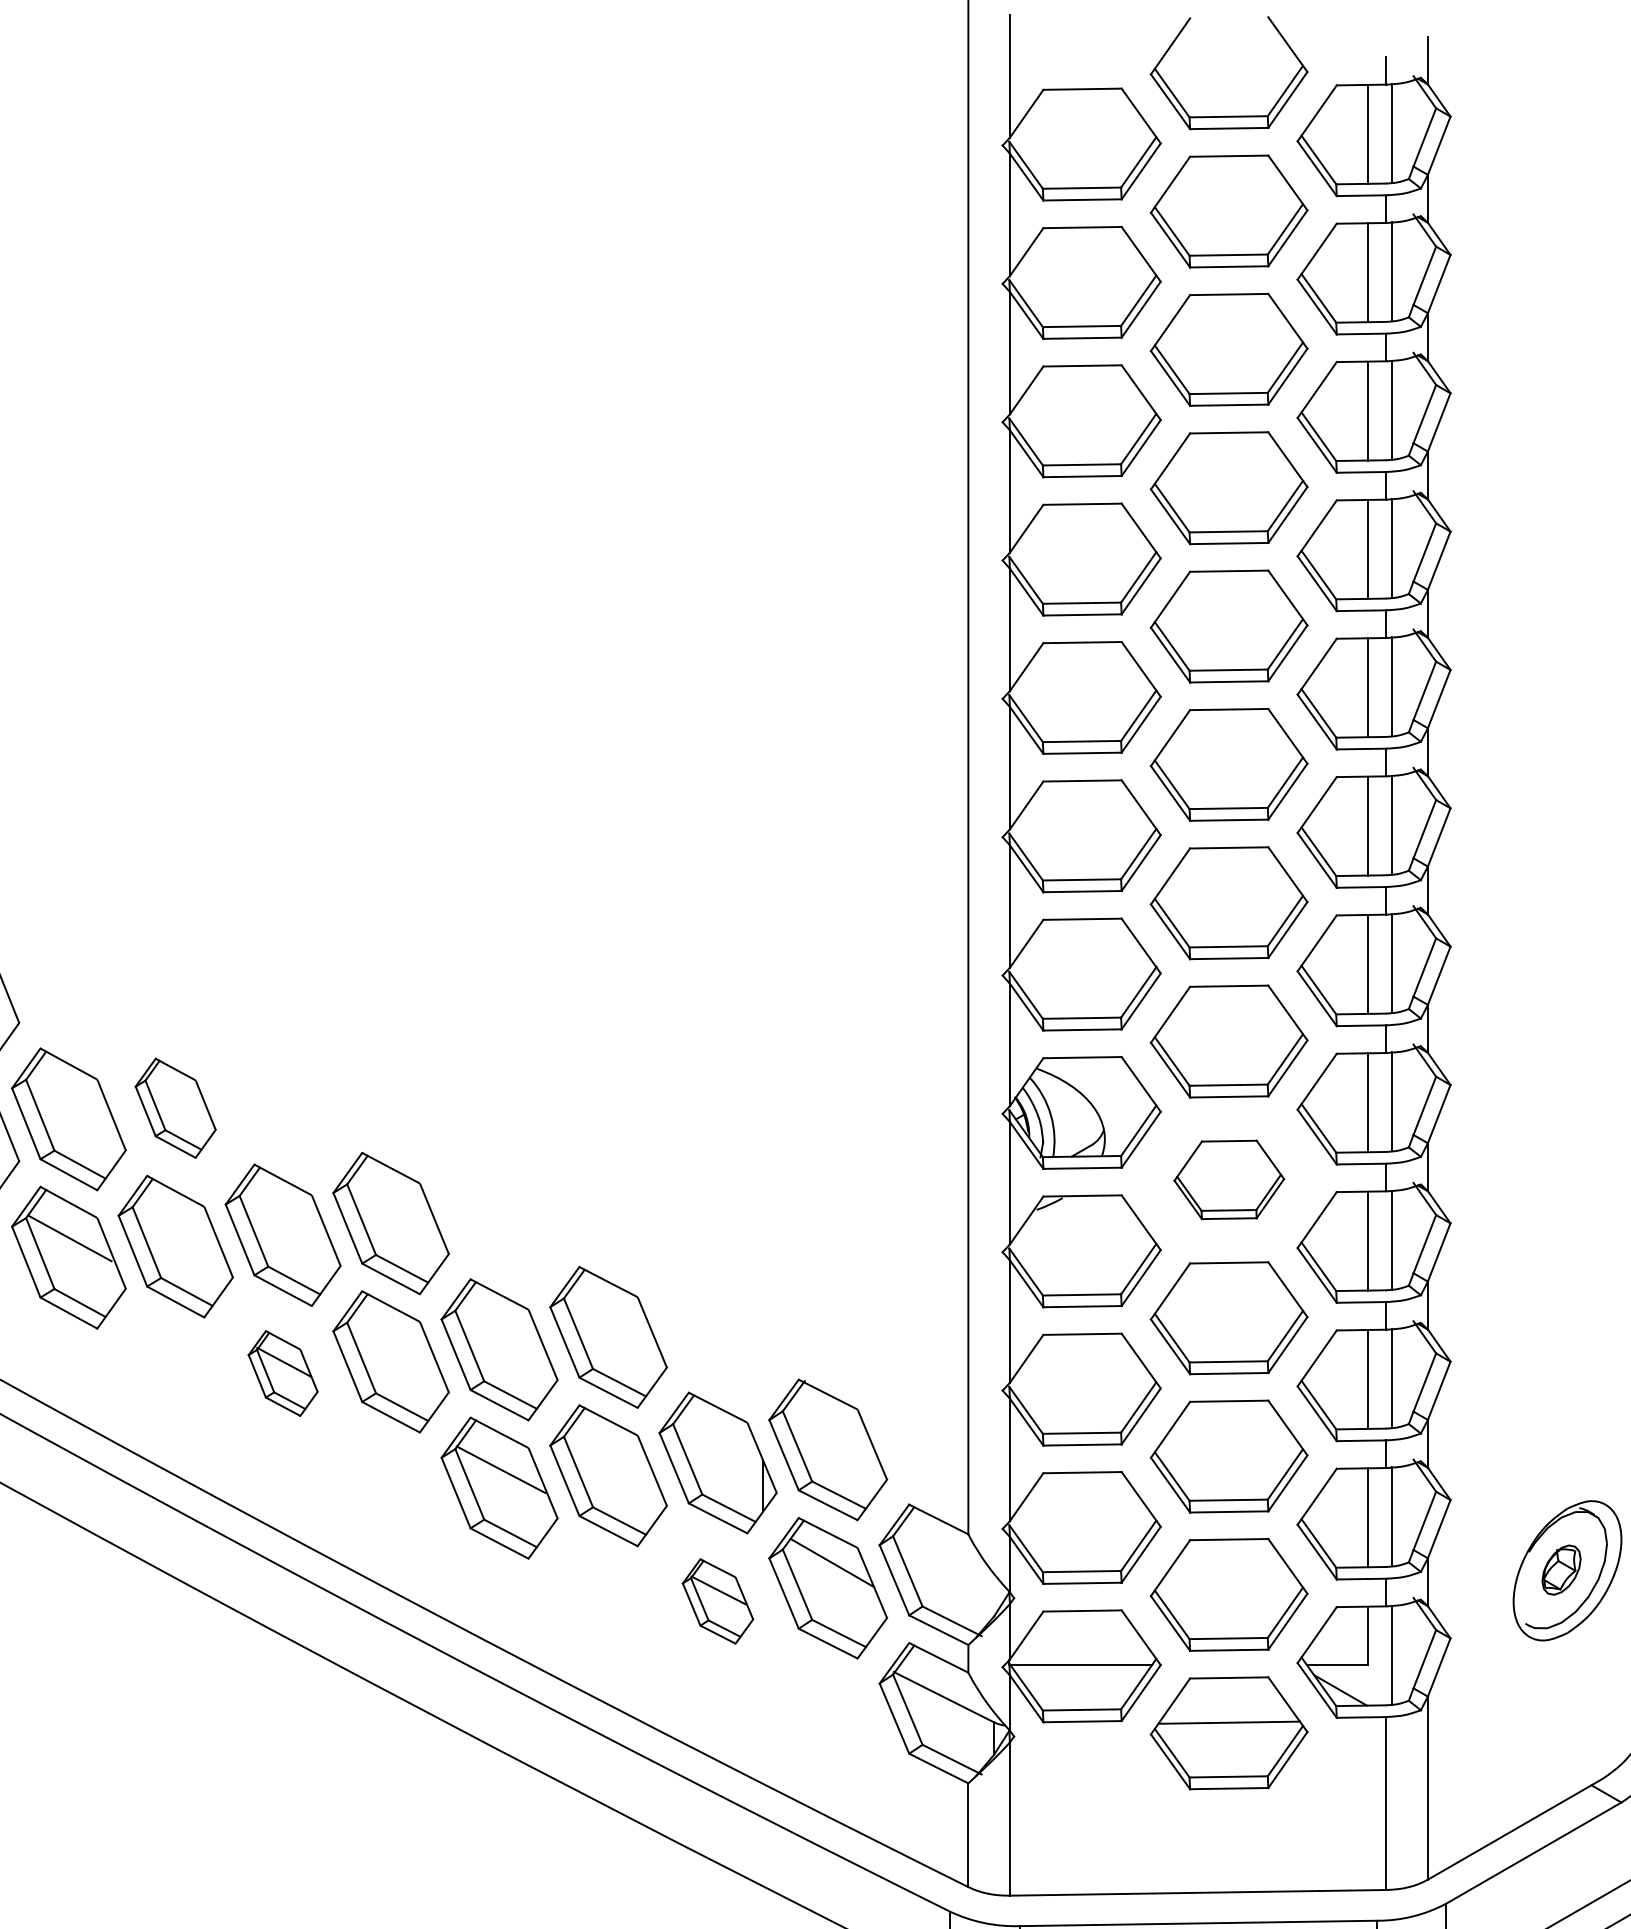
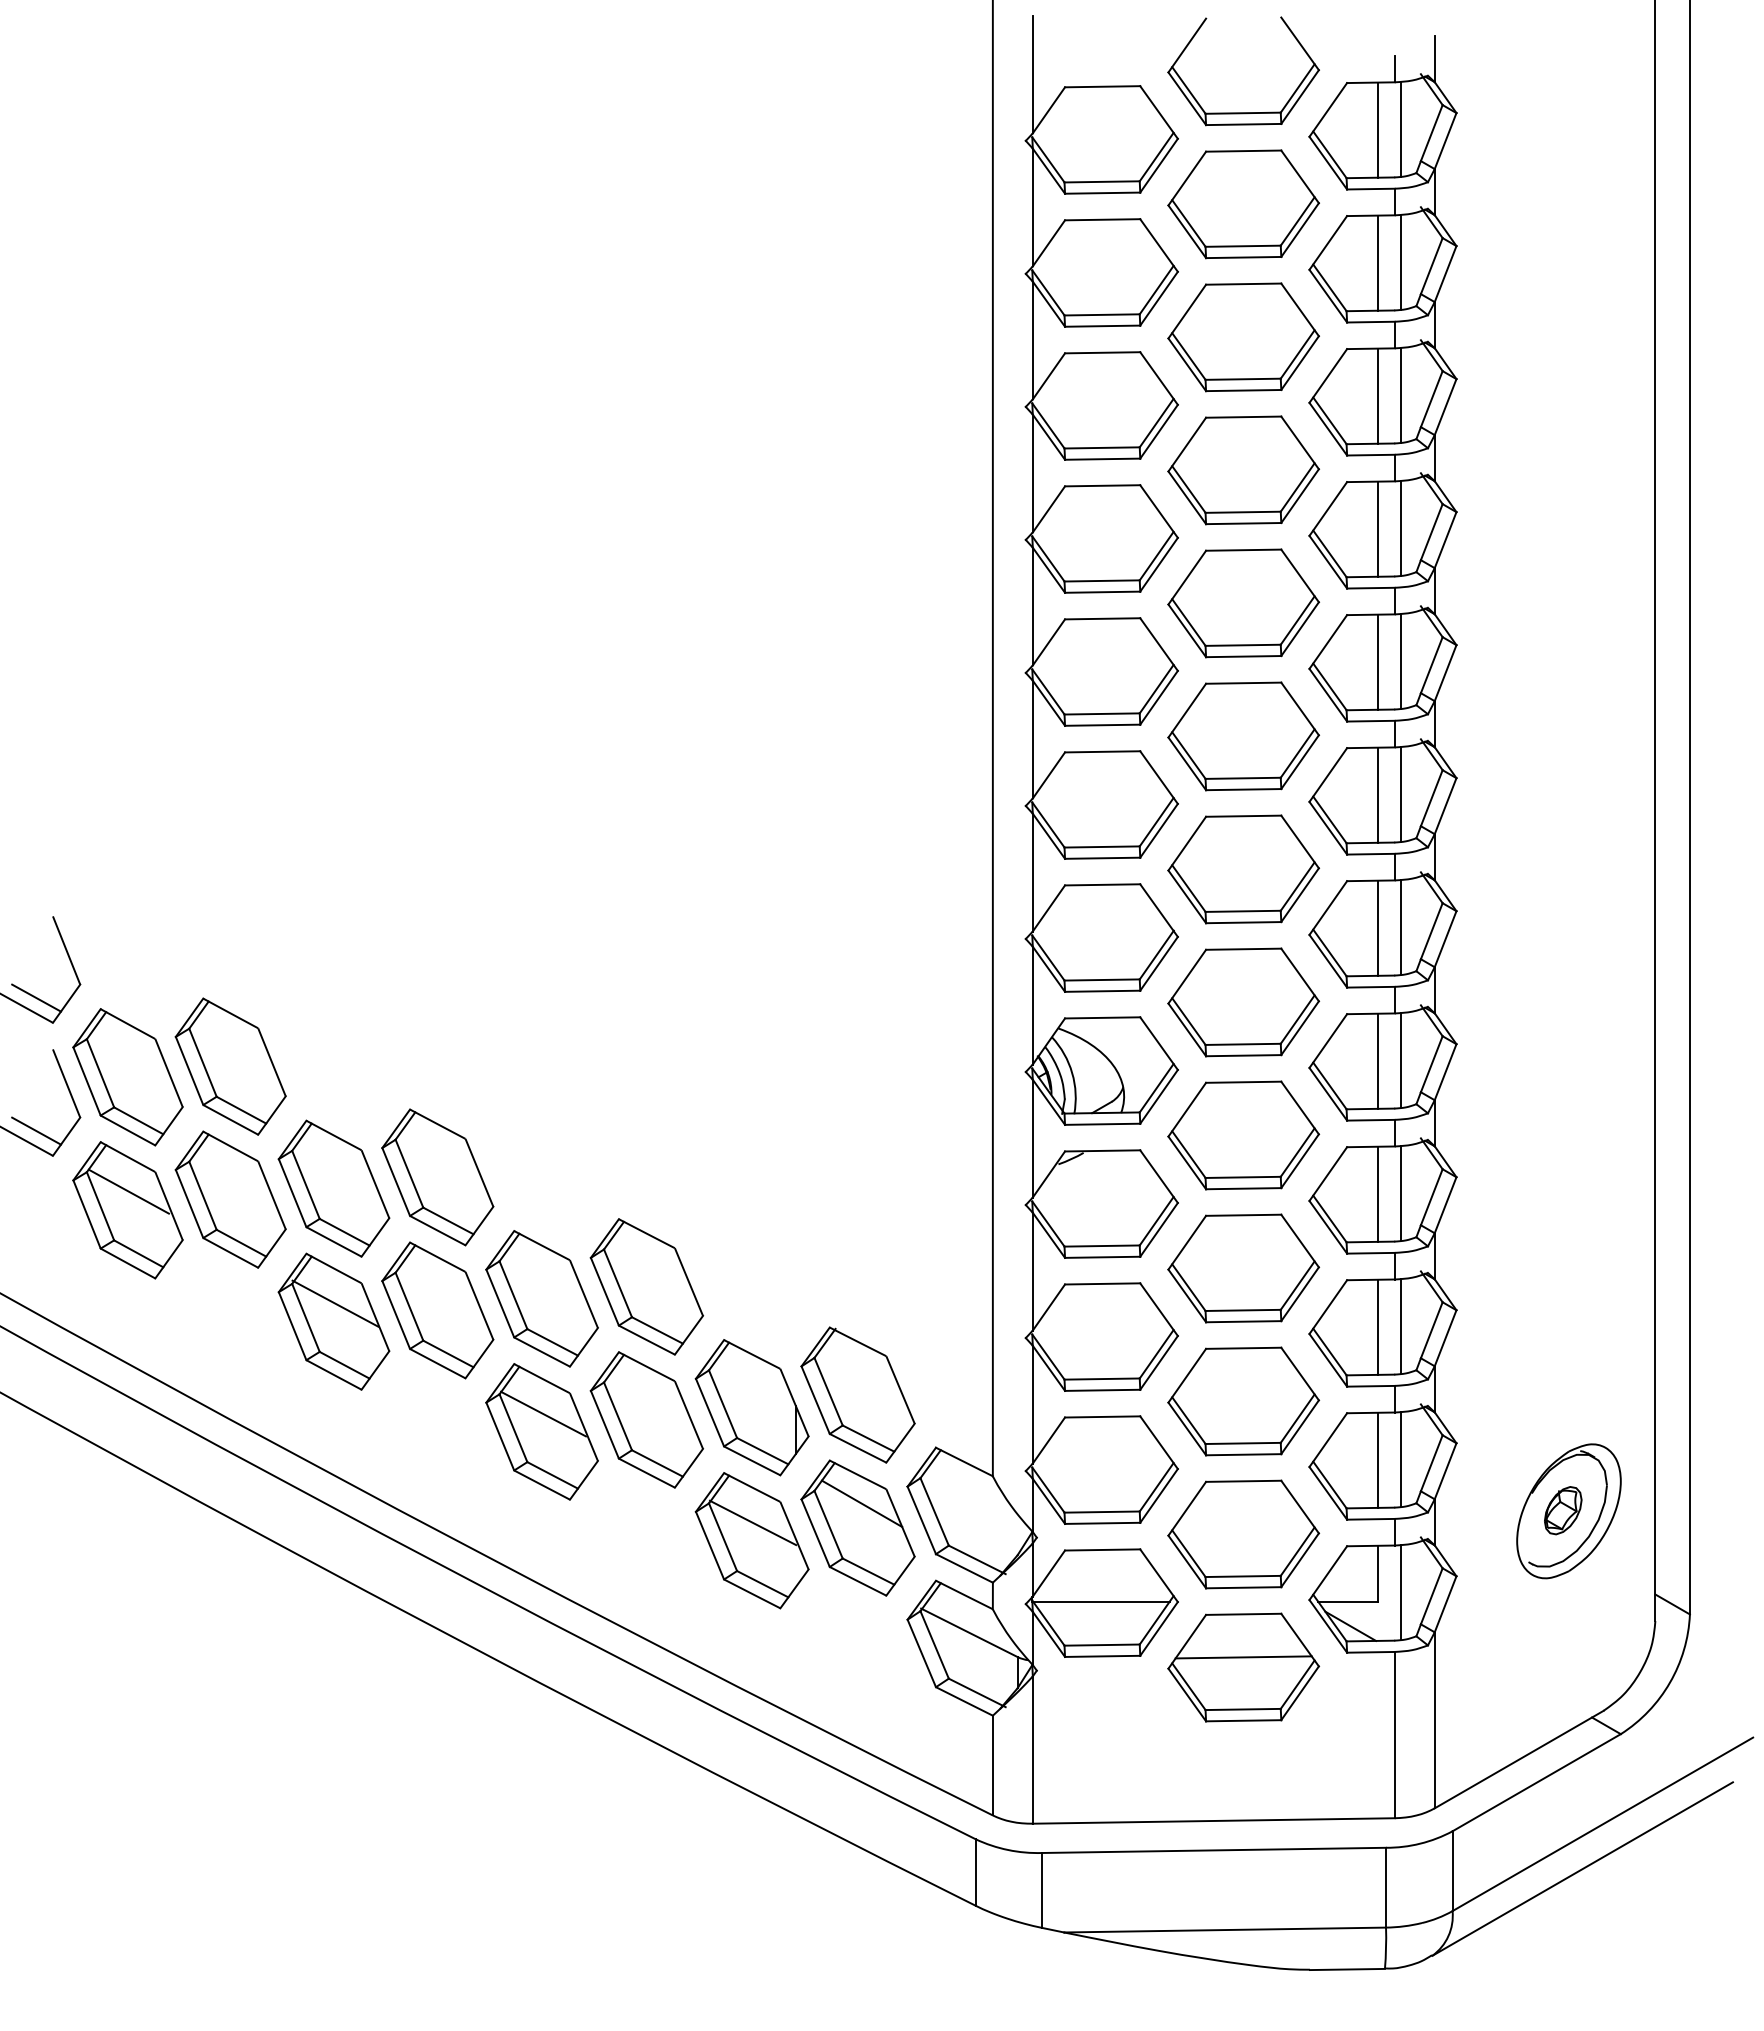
part: (175, 1108) -> (230, 1066), size x1.43
part: (1229, 1179) -> (1243, 1135), size x1.43
part: (282, 1373) -> (333, 1321), size x1.67
part: (717, 1601) -> (751, 1540), size x1.67

